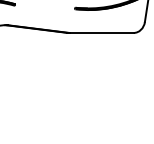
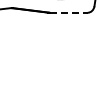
line: (101, 32) -> (68, 12), solid -> dashed

